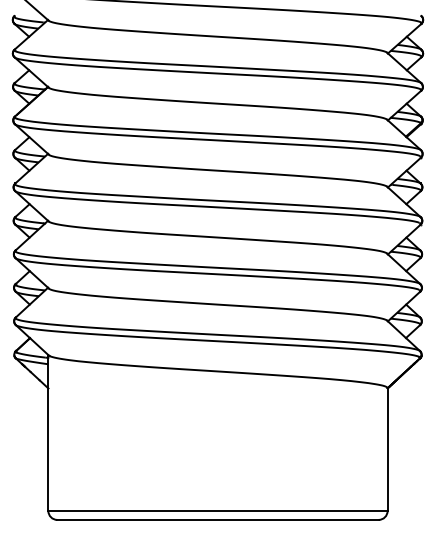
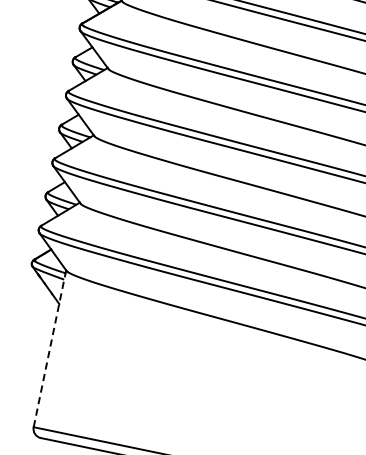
line: (48, 433) -> (49, 349), solid -> dashed

